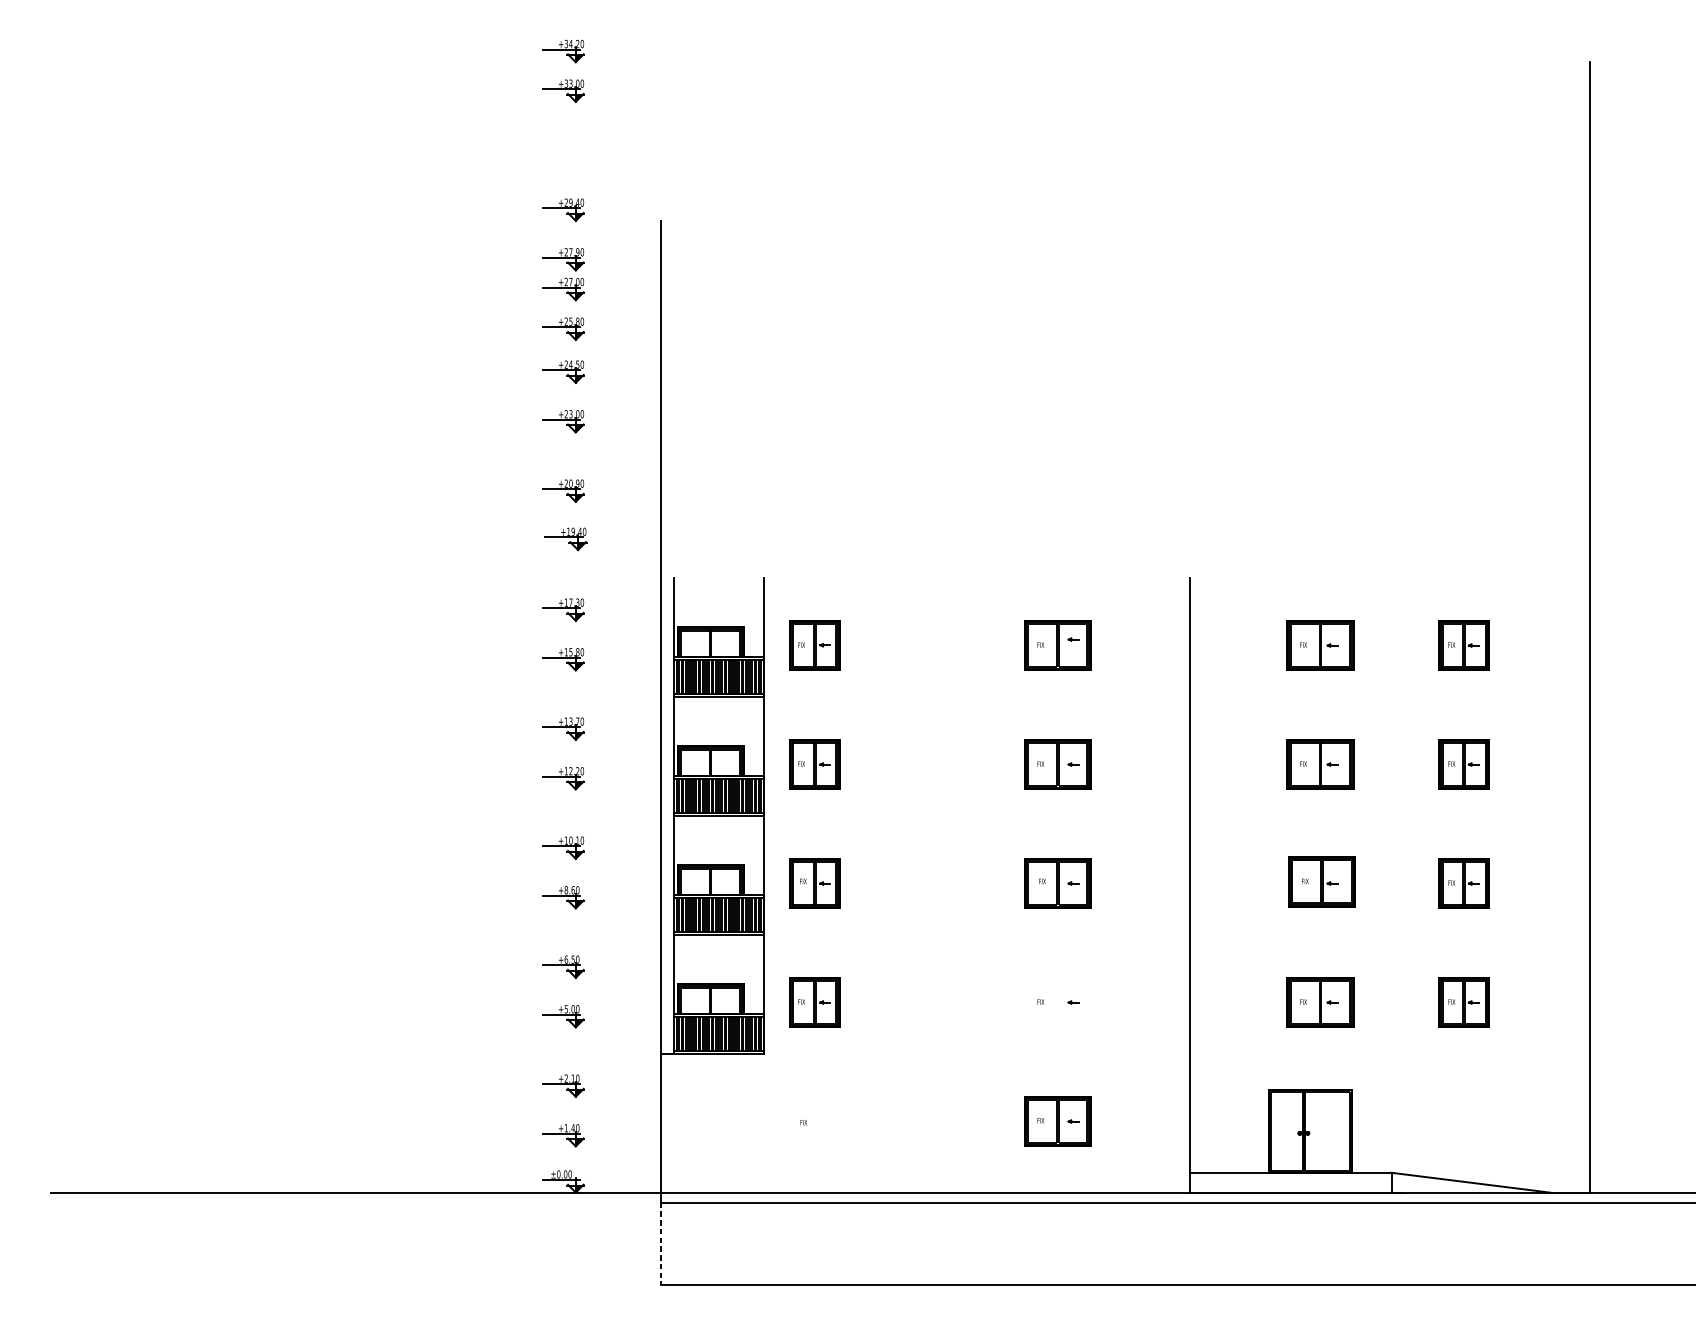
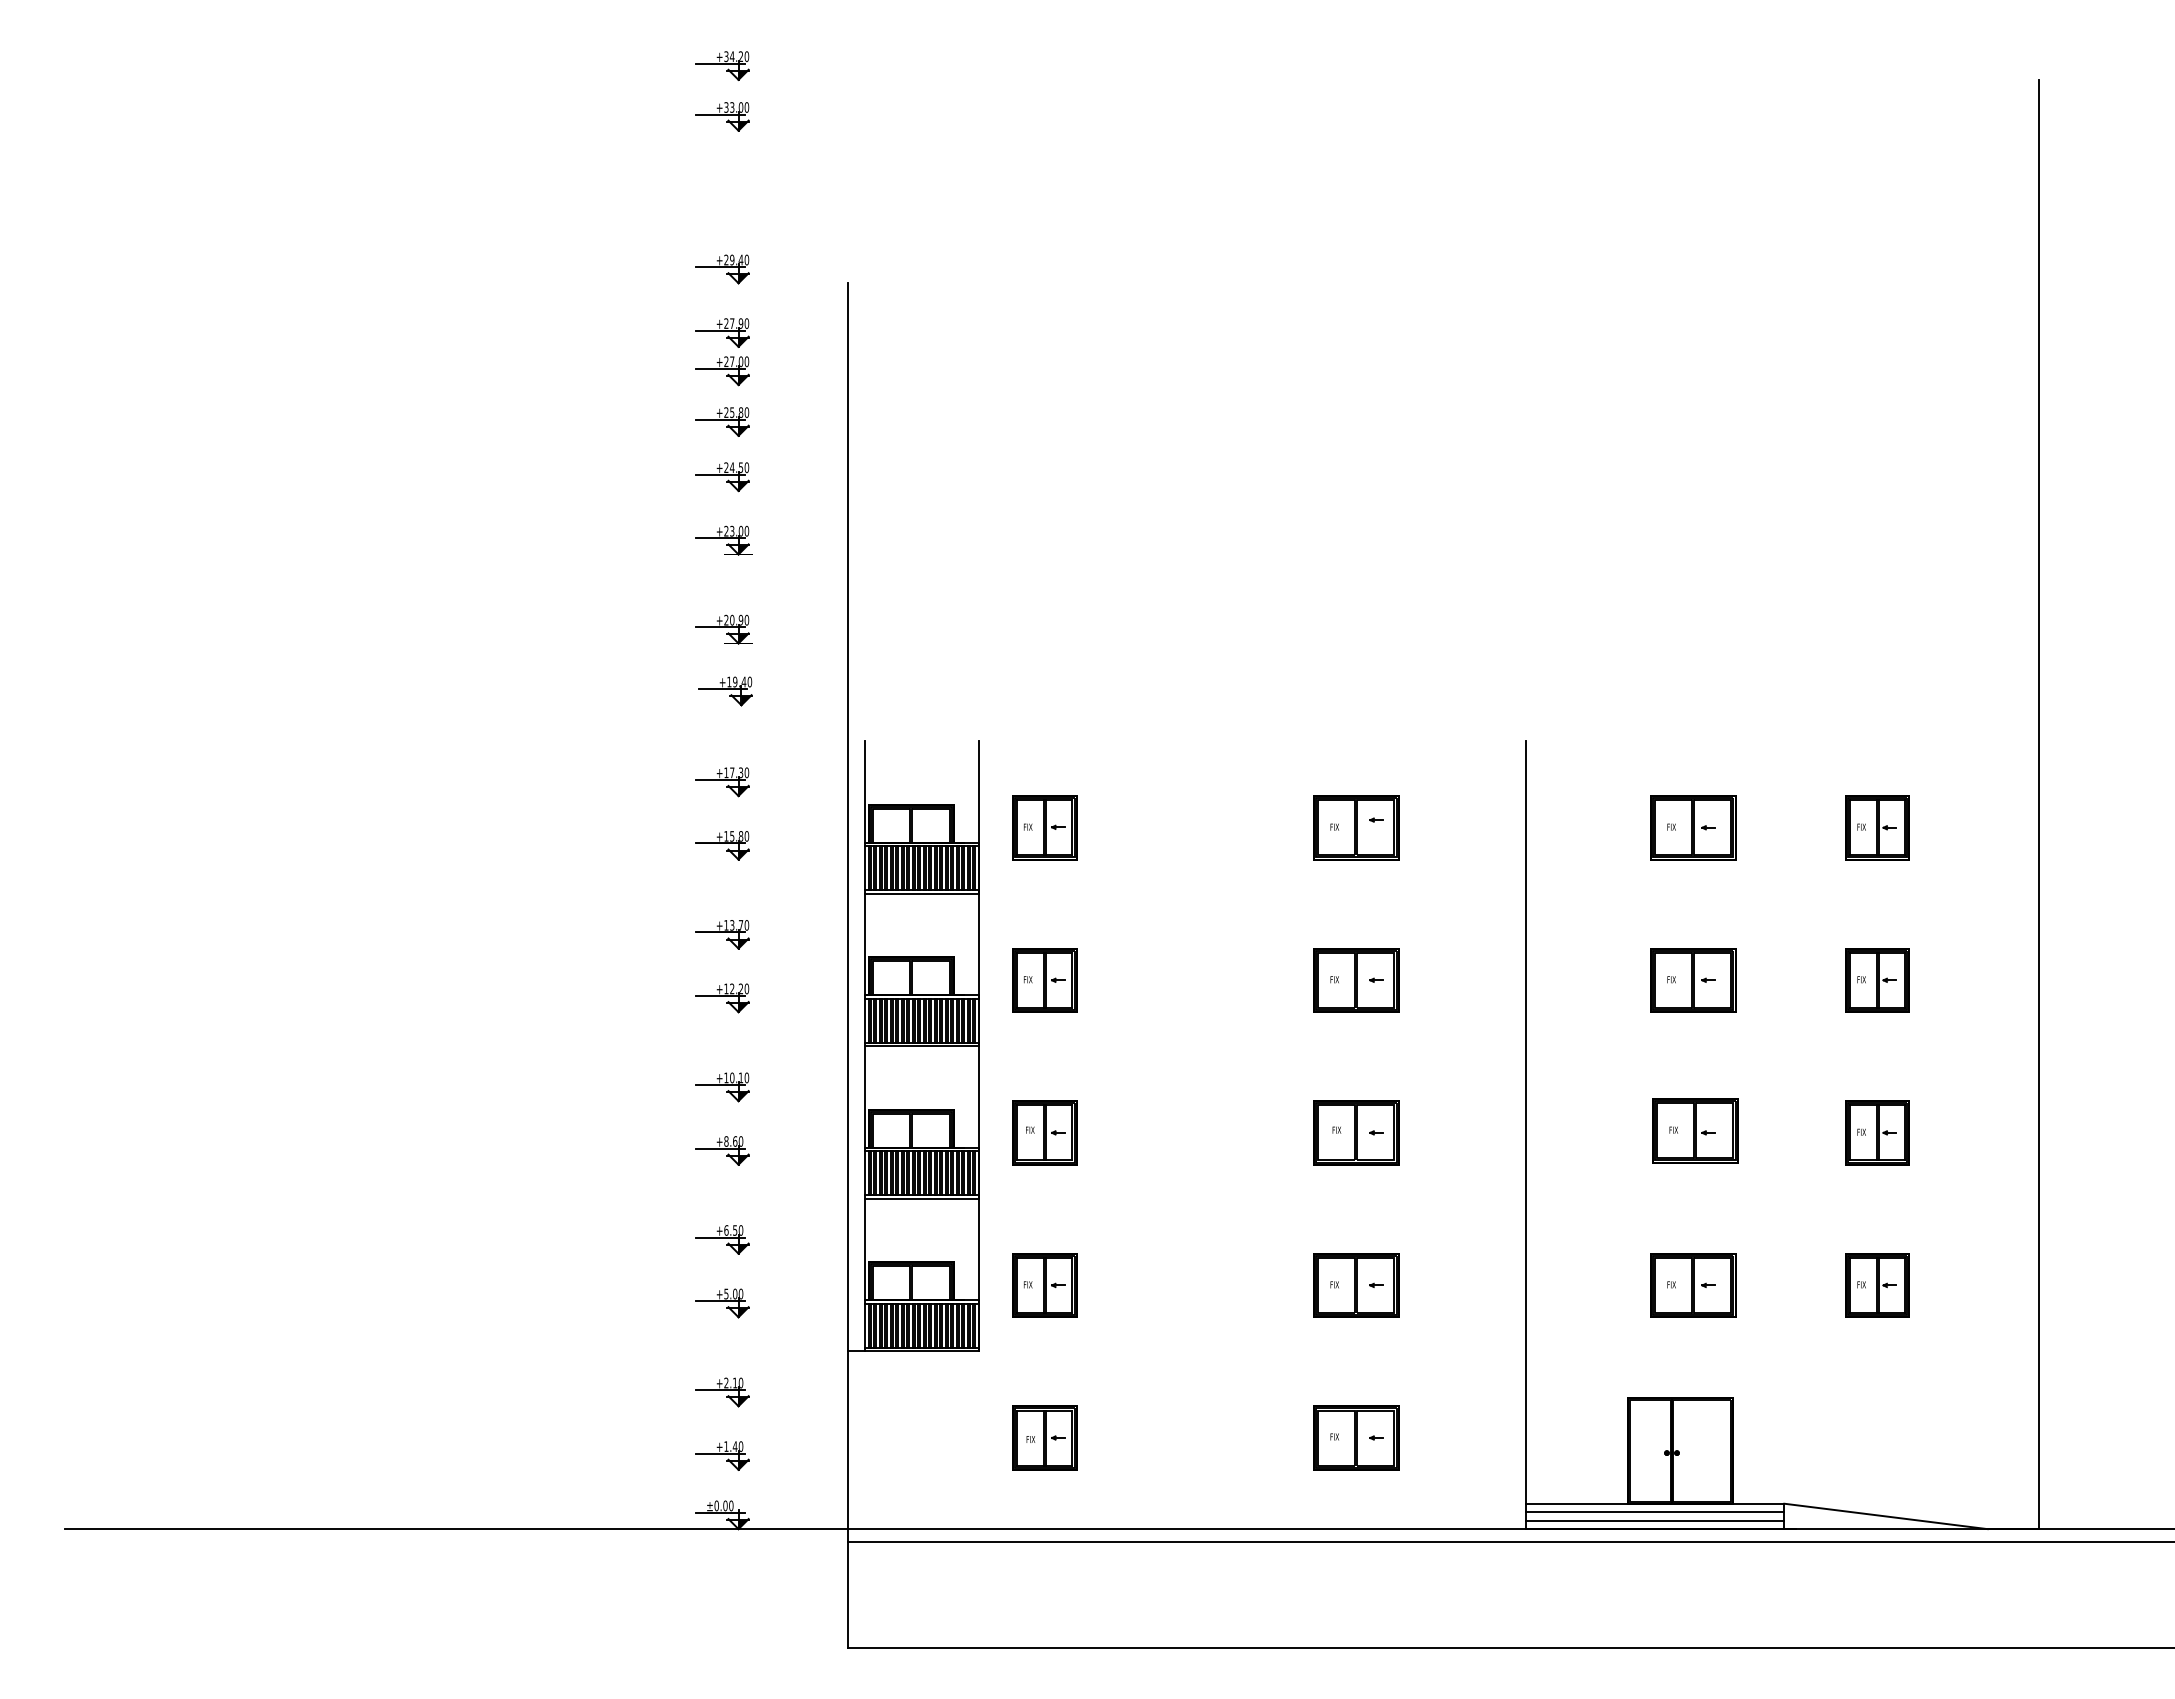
part: (1057, 1002) -> (1356, 1285), added
part: (814, 1121) -> (1044, 1437), added
line: (1290, 1179) -> (1654, 1512), added
line: (1290, 1185) -> (1654, 1520), added
line: (660, 1243) -> (847, 1594), dashed -> solid

